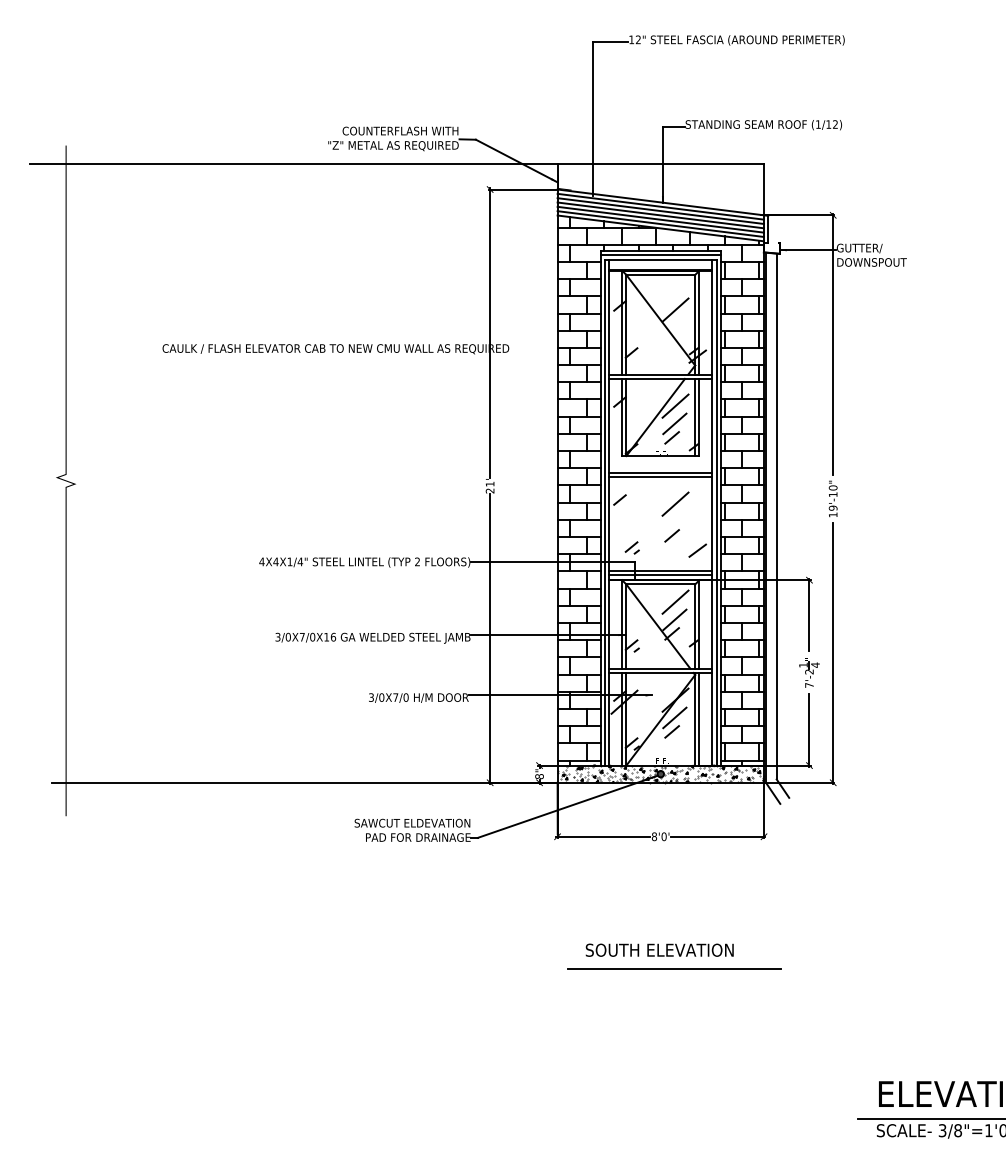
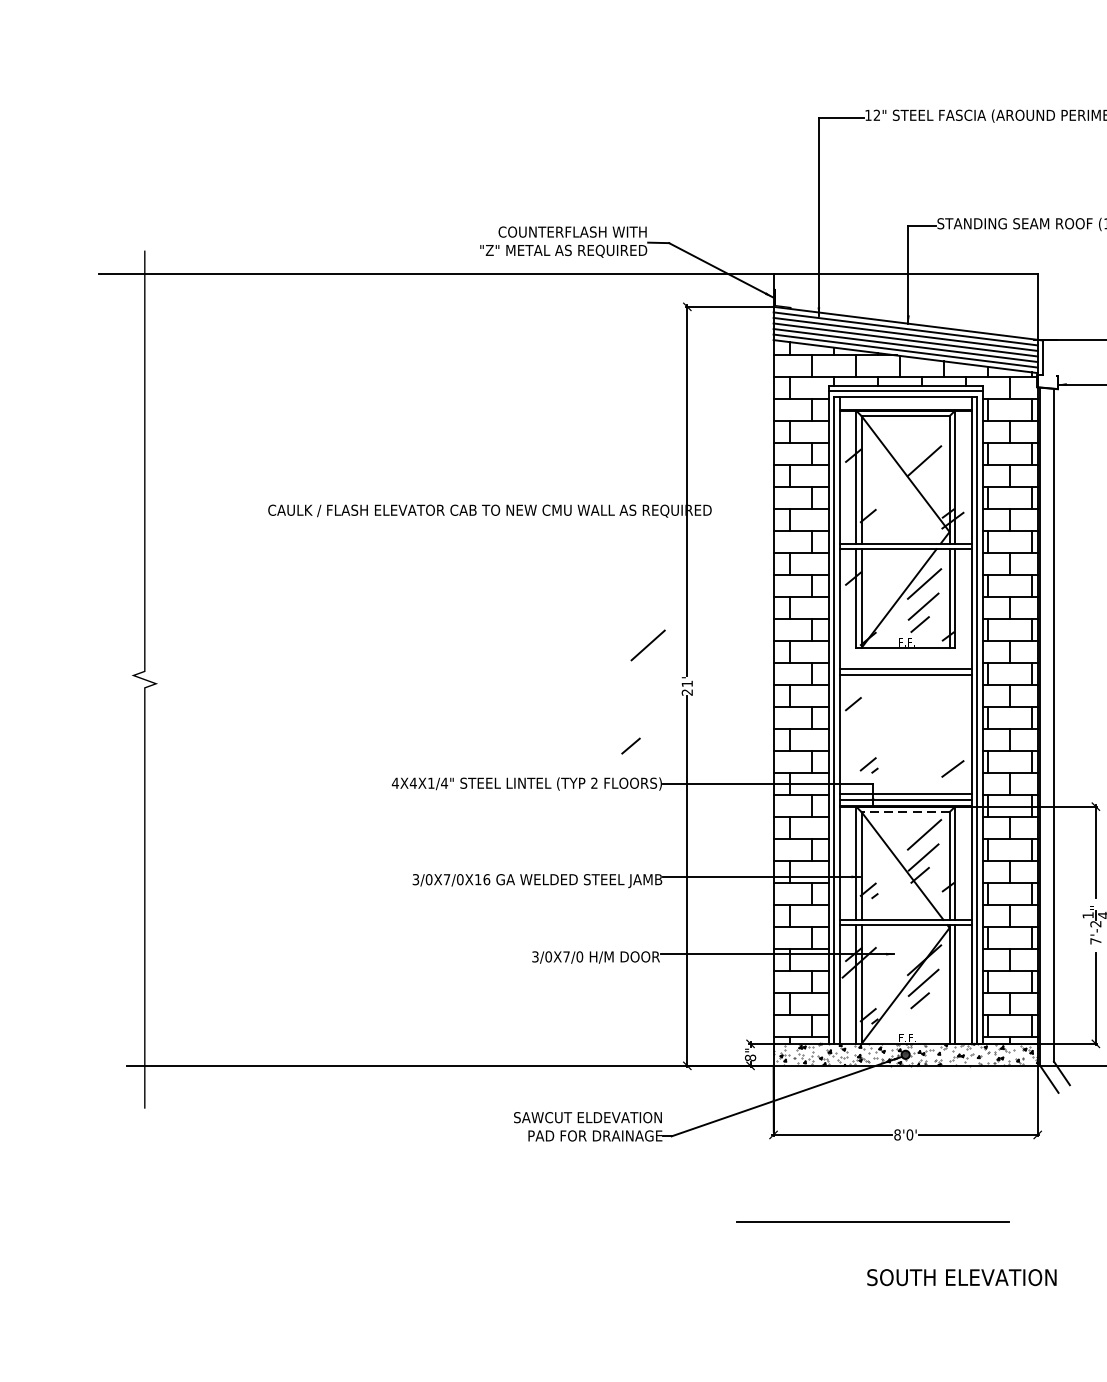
line: (675, 503) -> (648, 644), moved
line: (671, 535) -> (630, 745), moved
line: (660, 584) -> (905, 812), solid -> dashed
text: (659, 949) -> (961, 1276), moved
line: (674, 968) -> (873, 1221), moved

